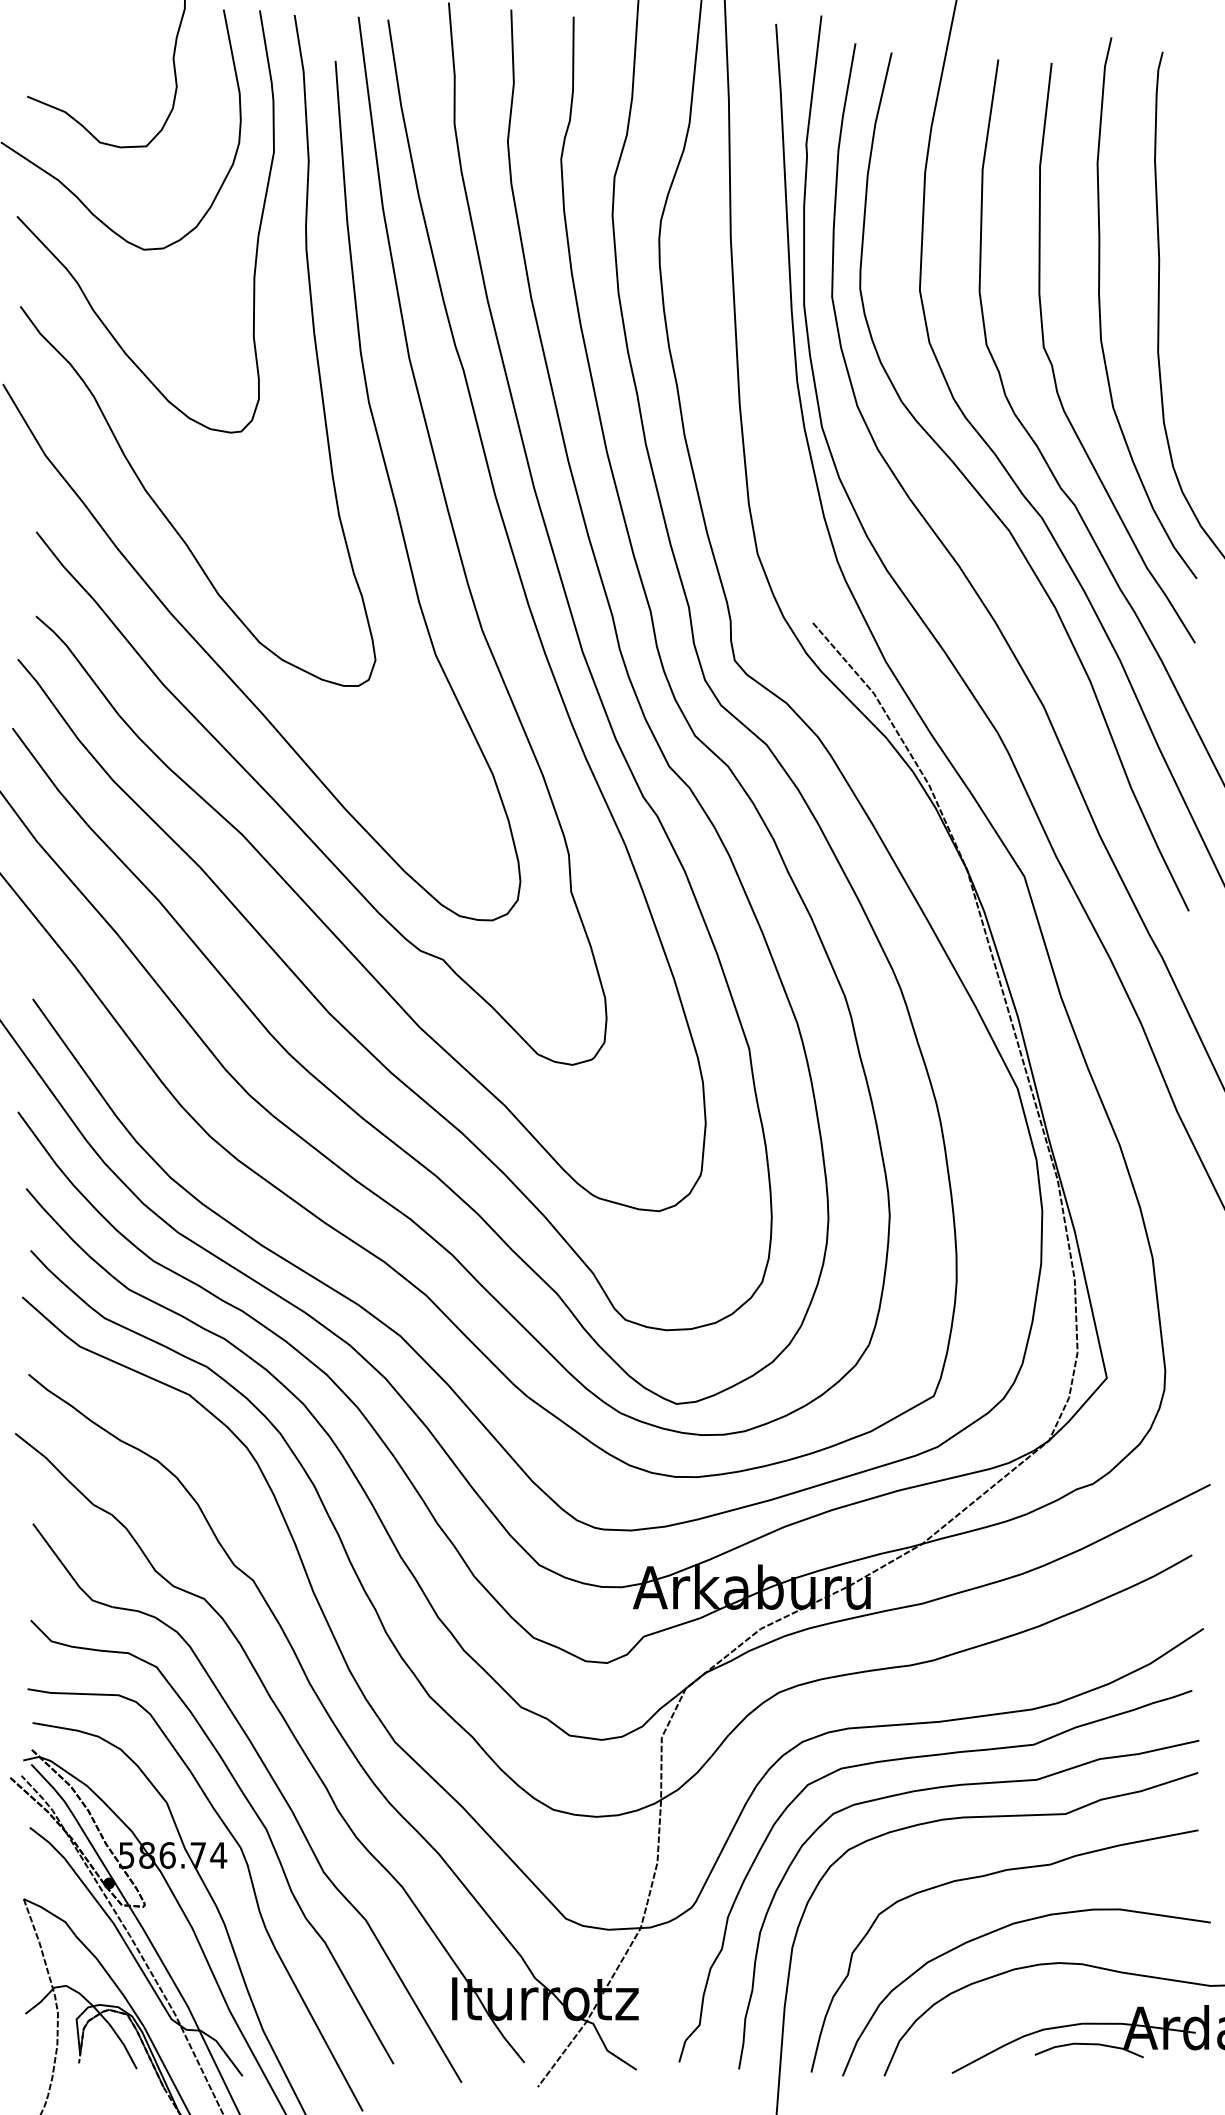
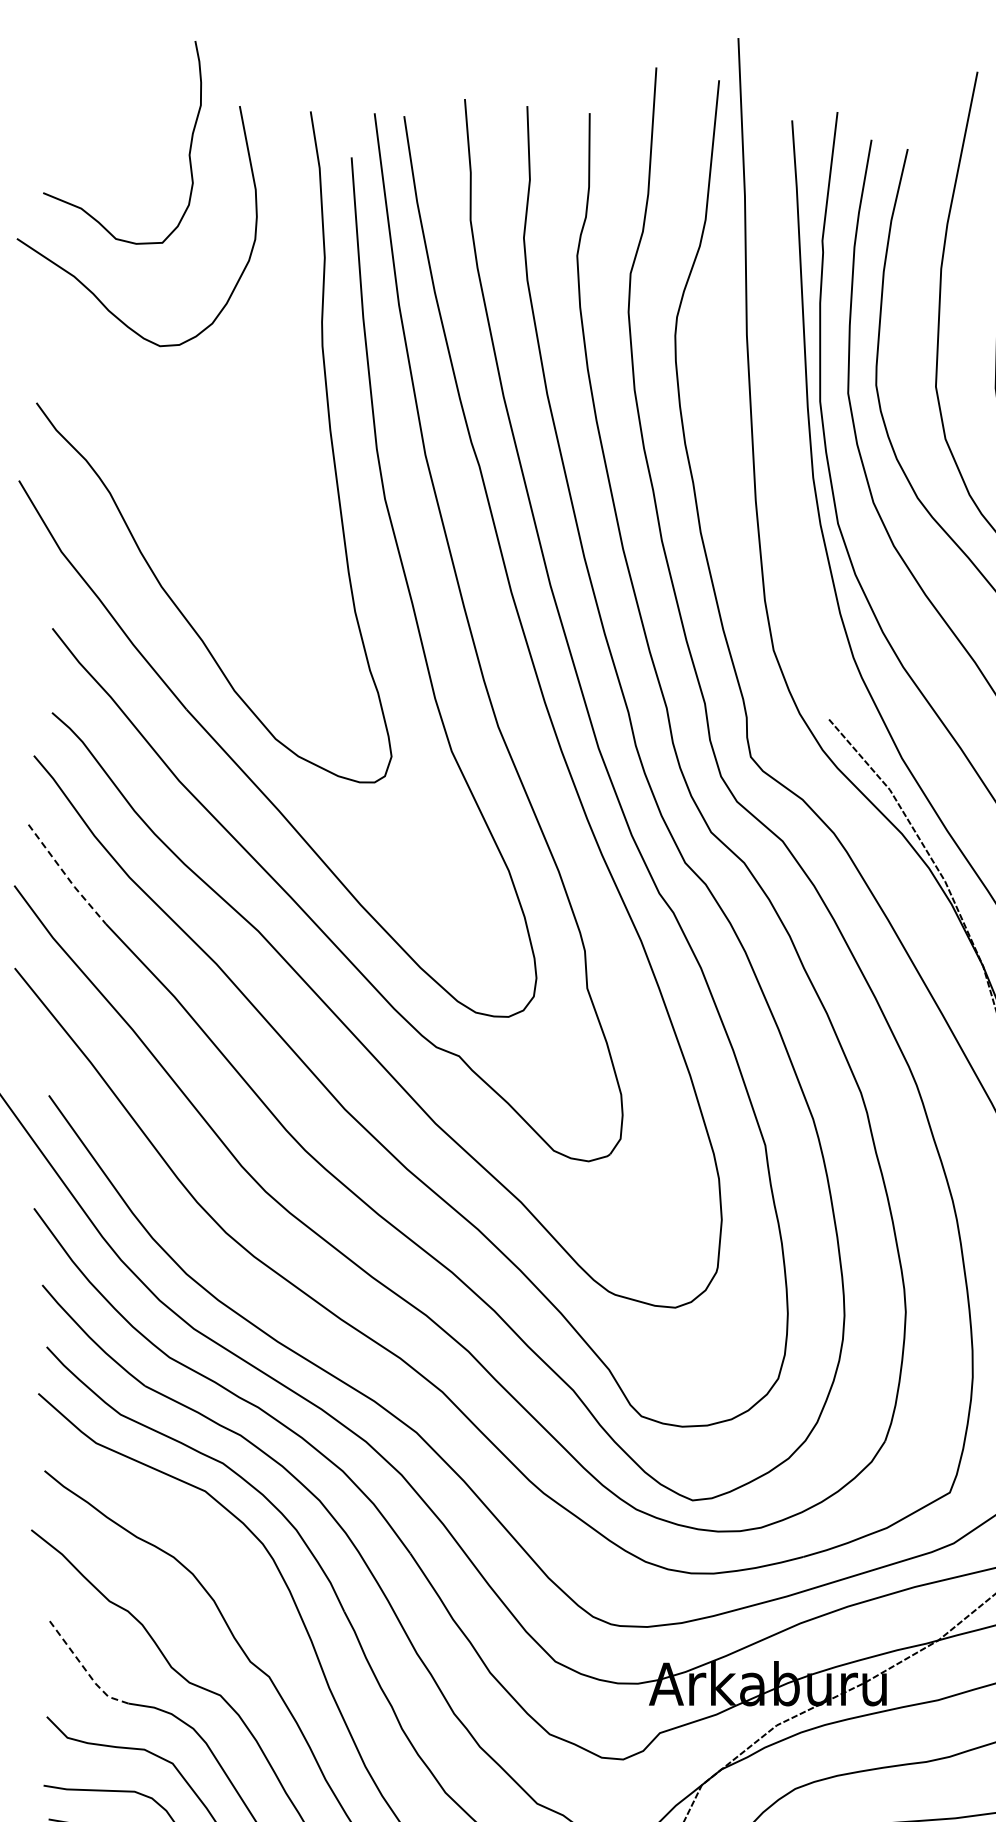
curve: (72, 274) -> (88, 370), removed
line: (50, 779) -> (66, 875), solid -> dashed
line: (68, 1571) -> (84, 1667), solid -> dashed

